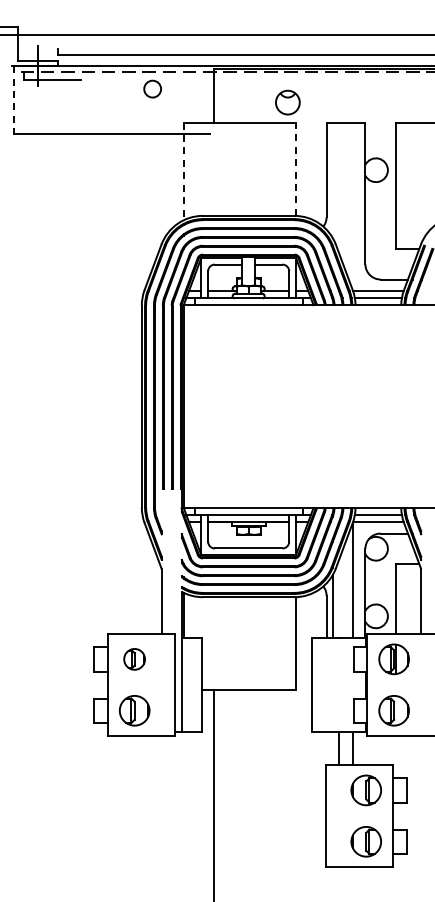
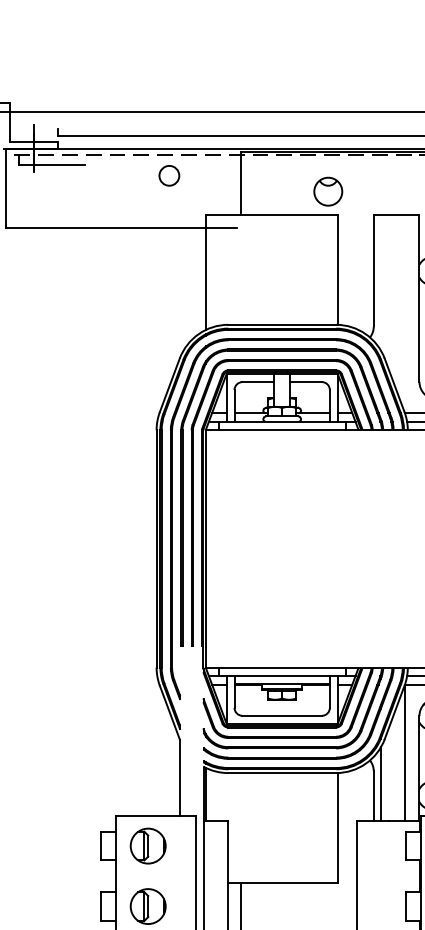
line: (13, 100) -> (5, 189), dashed -> solid
line: (296, 169) -> (338, 270), dashed -> solid
line: (183, 171) -> (205, 272), dashed -> solid
part: (134, 659) -> (148, 846), size x1.43

